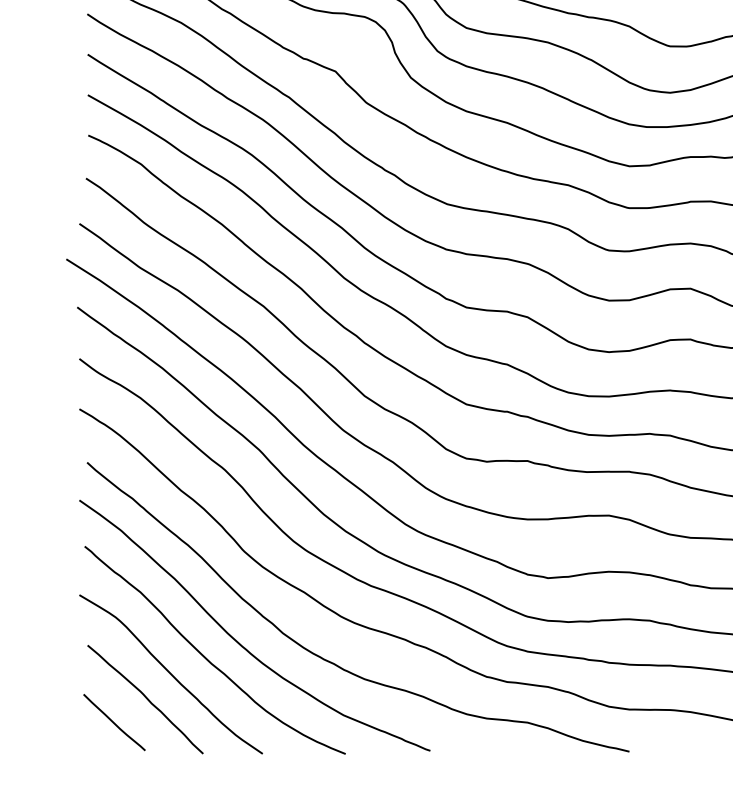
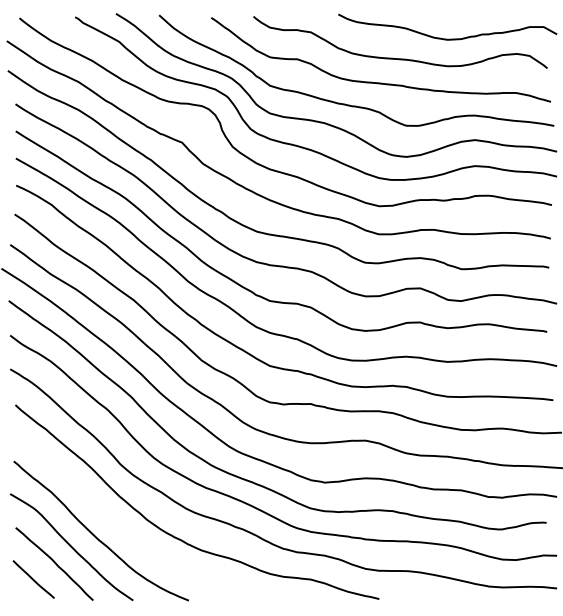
curve: (237, 640) -> (116, 524), removed

